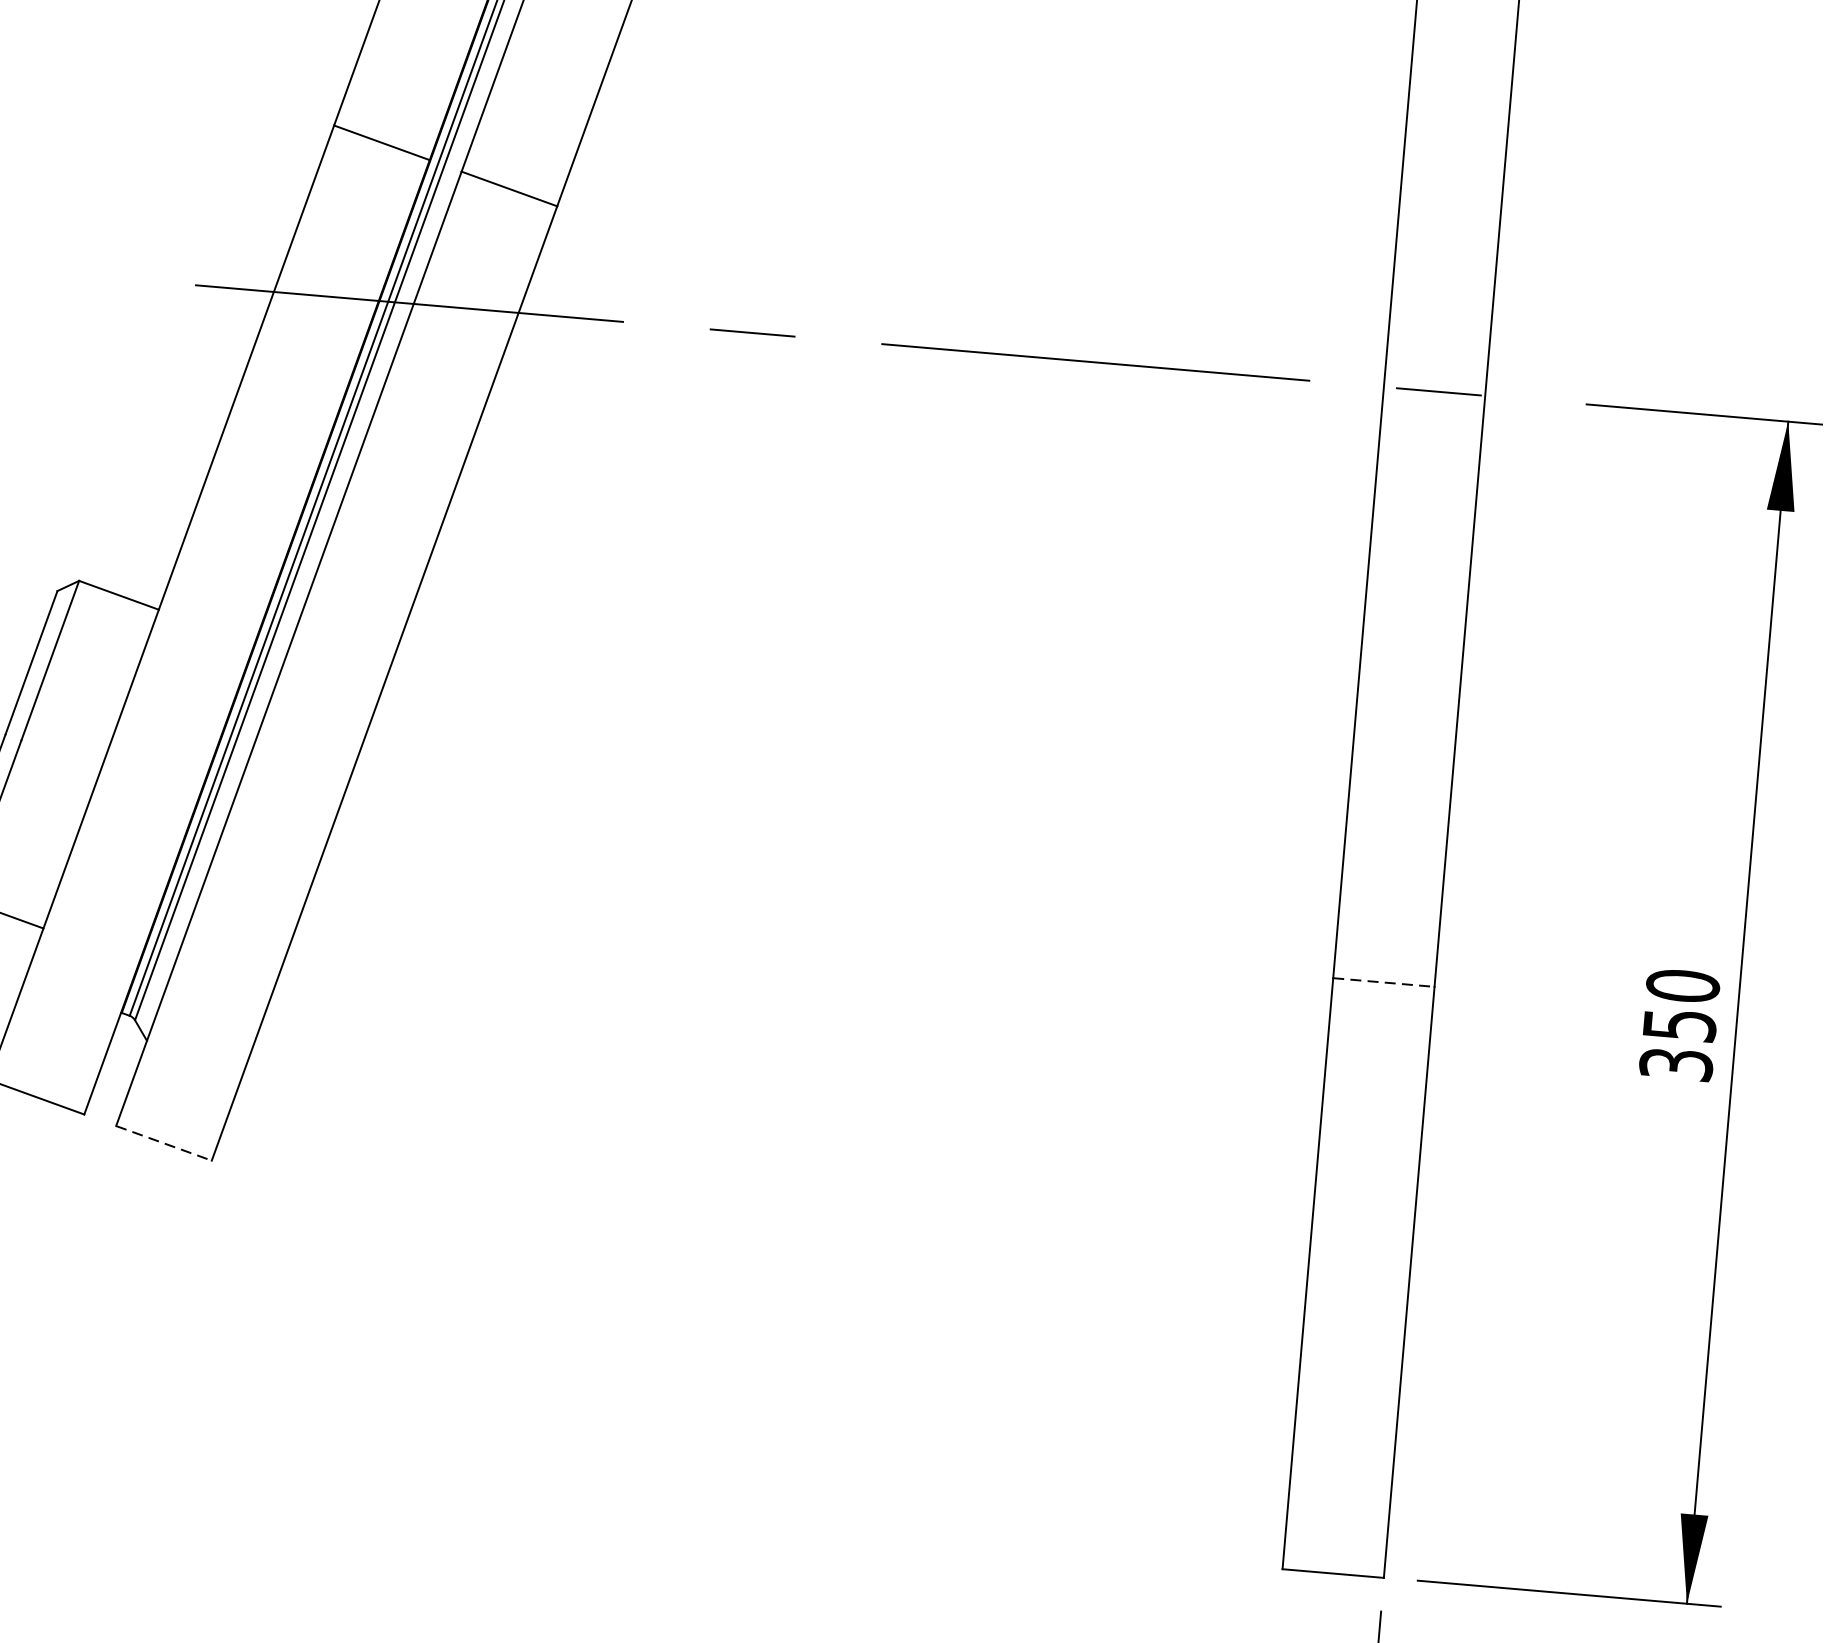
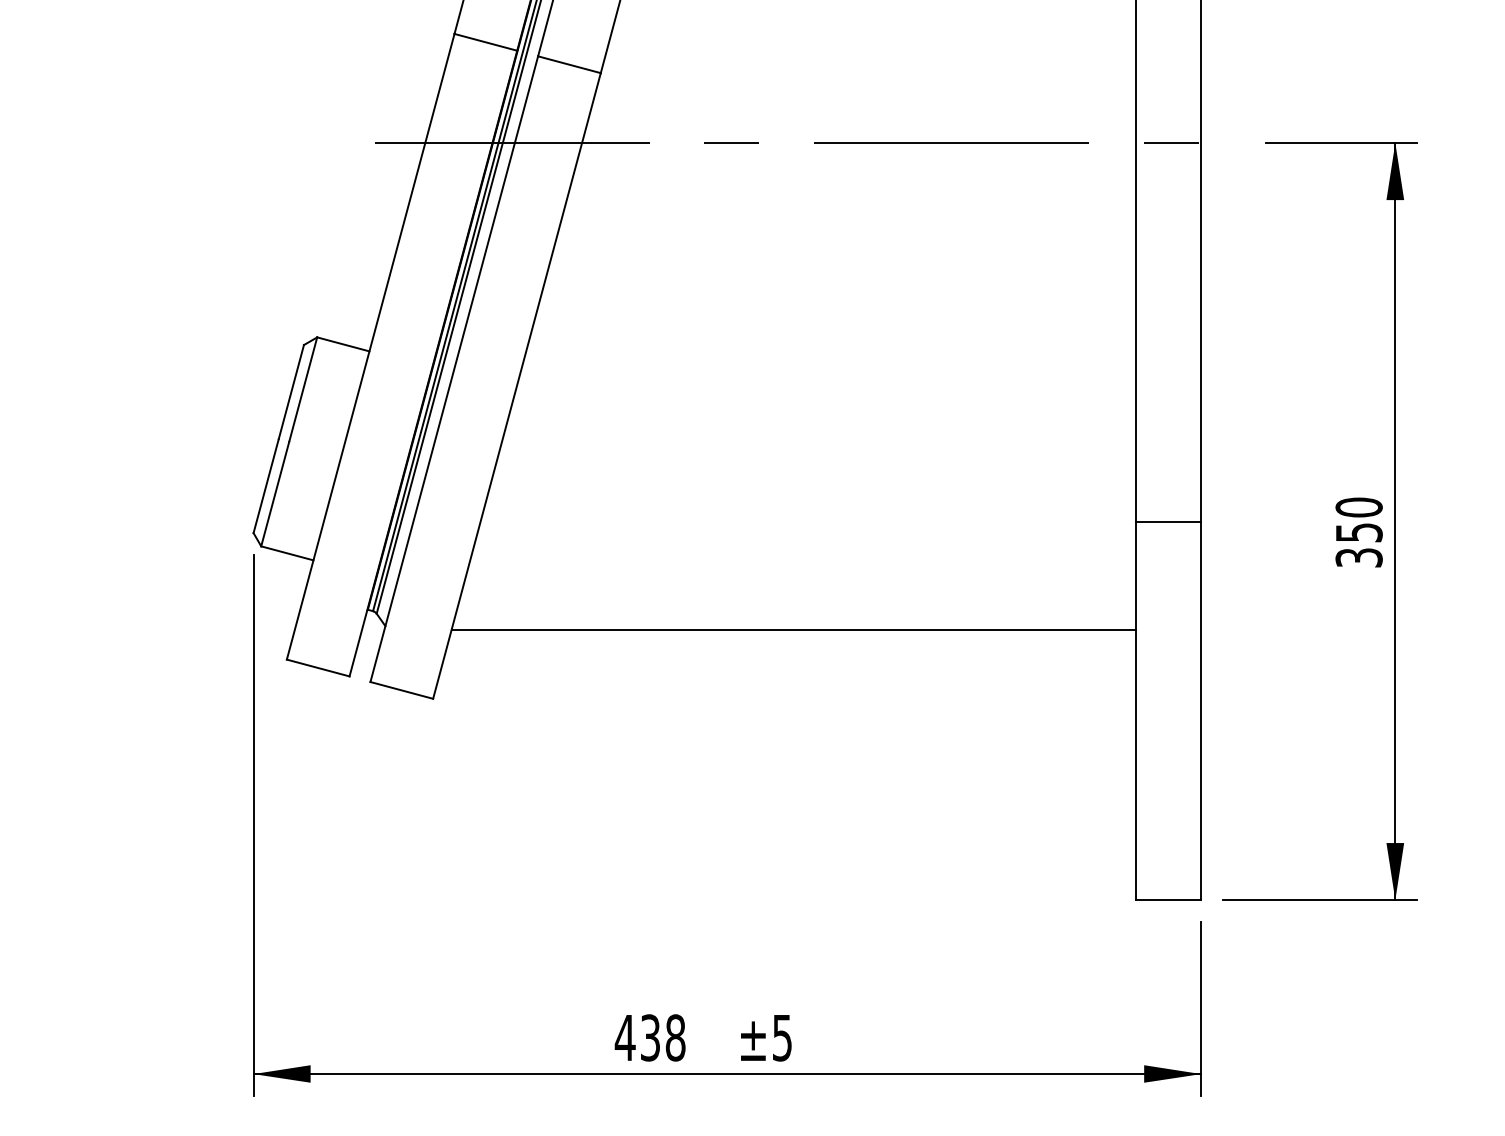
line: (1385, 982) -> (1169, 521), dashed -> solid
line: (783, 1100) -> (793, 629), added
line: (165, 1143) -> (402, 690), dashed -> solid

